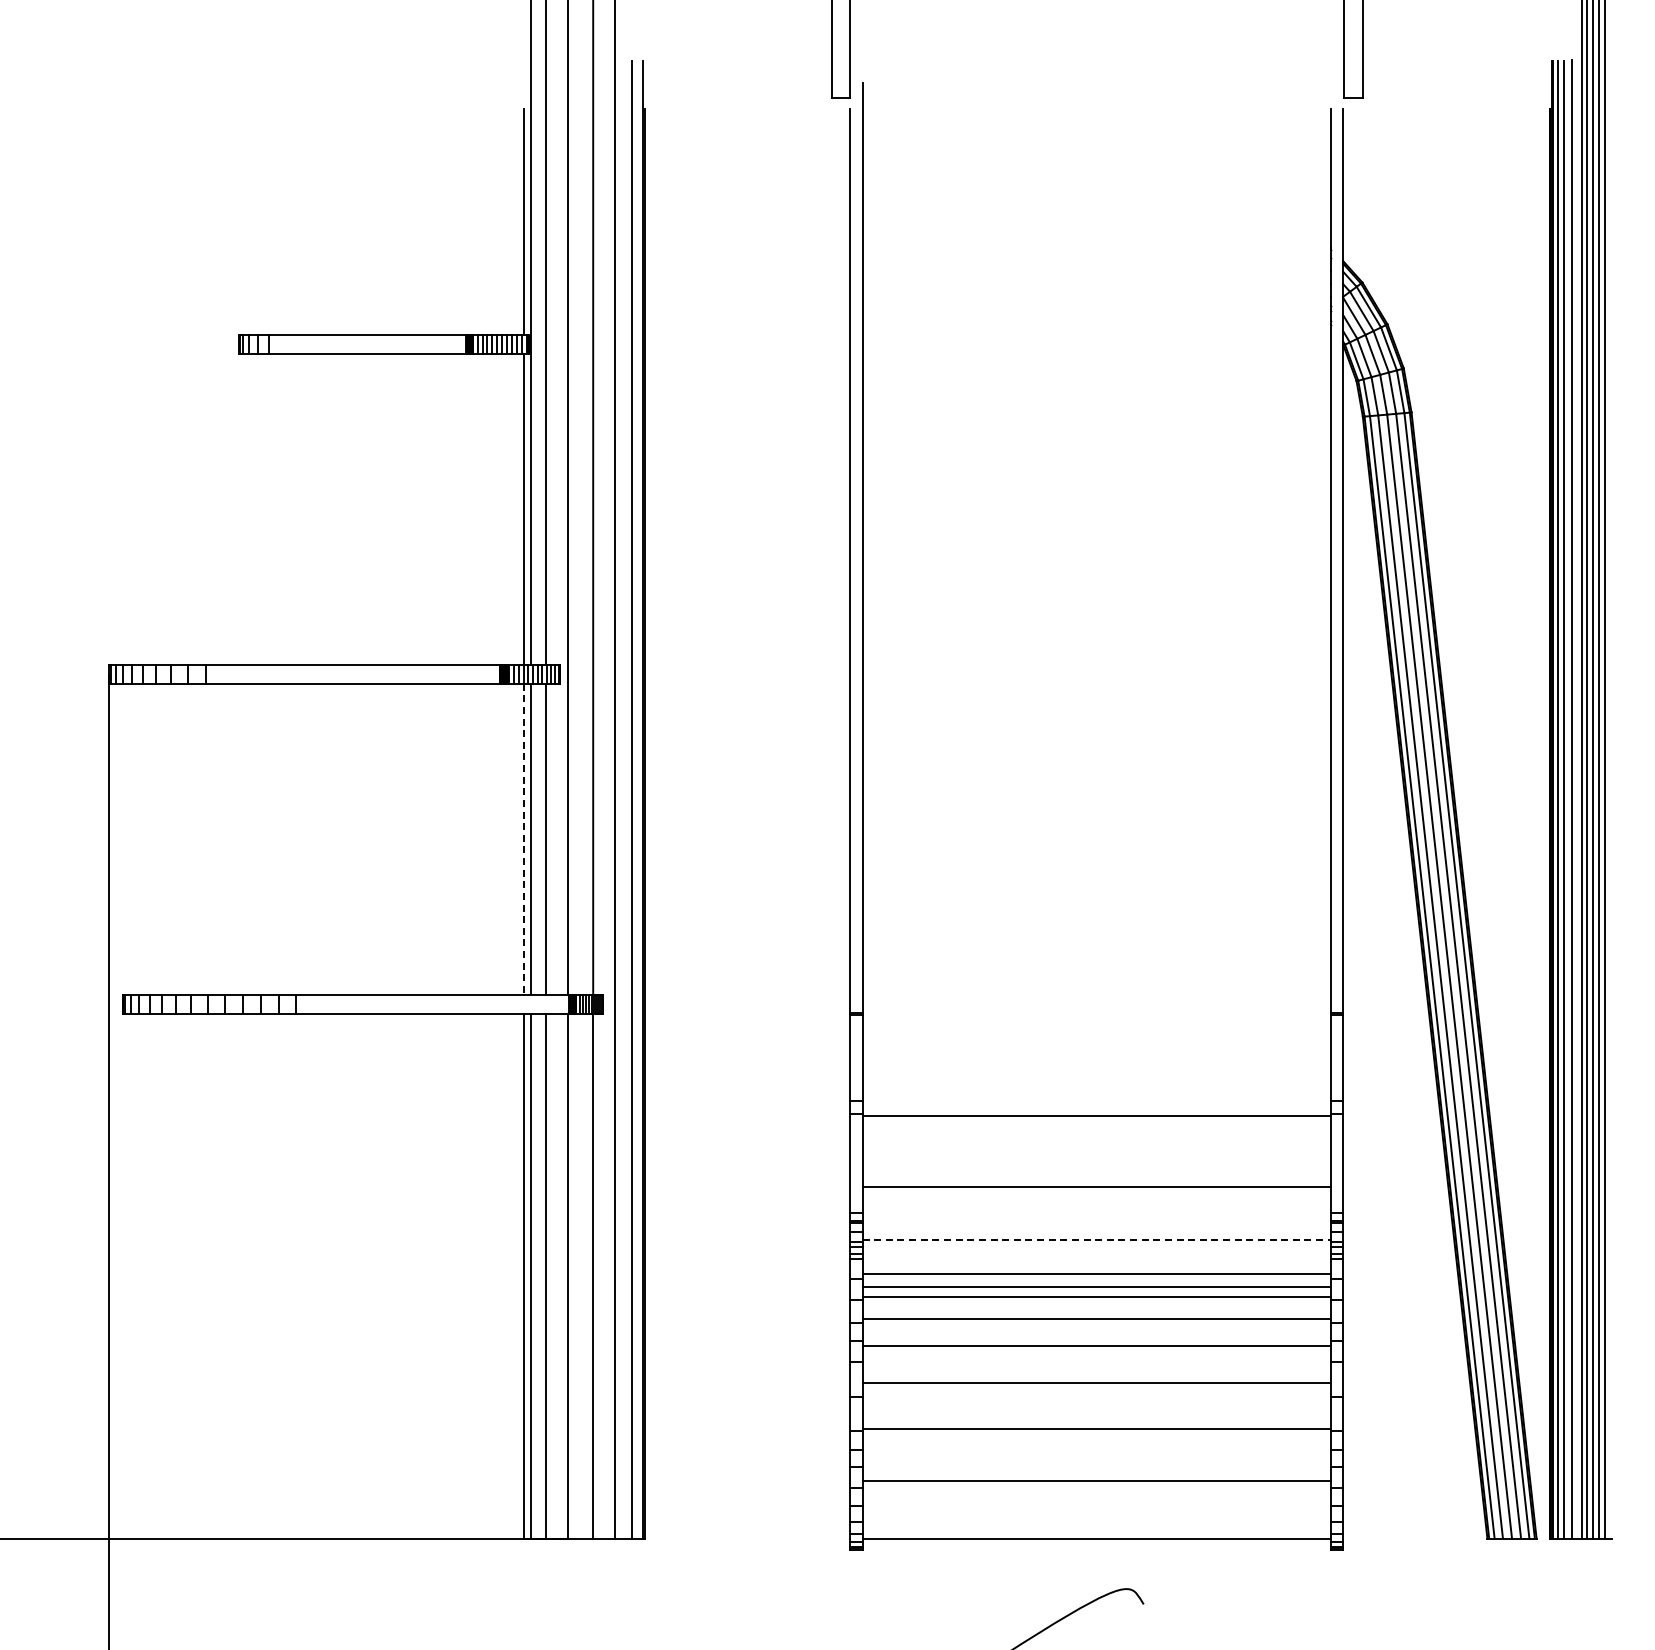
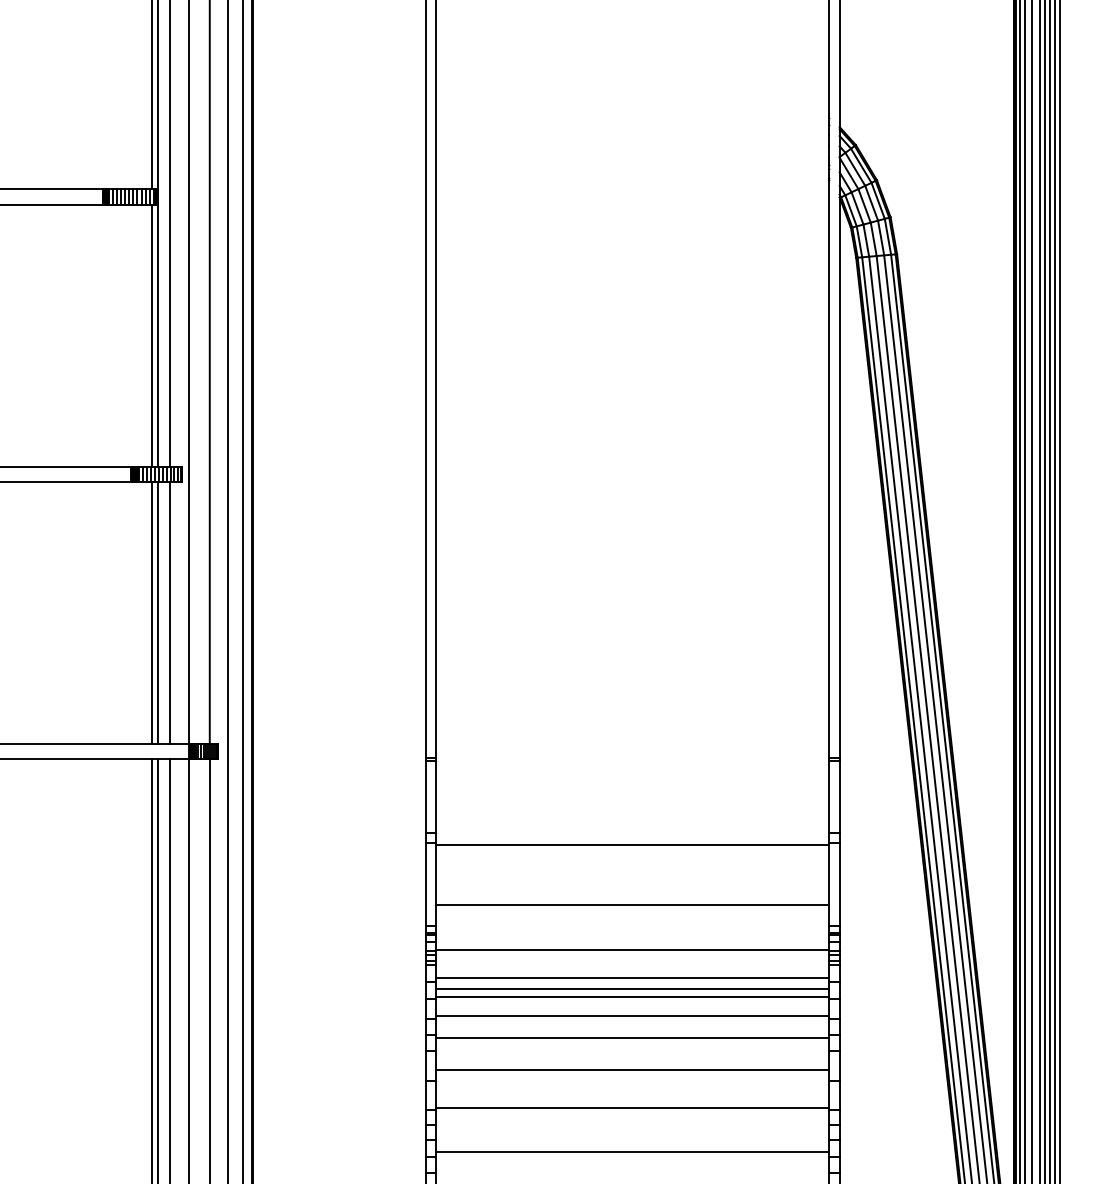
line: (523, 839) -> (151, 612), dashed -> solid
line: (1097, 1240) -> (633, 949), dashed -> solid

